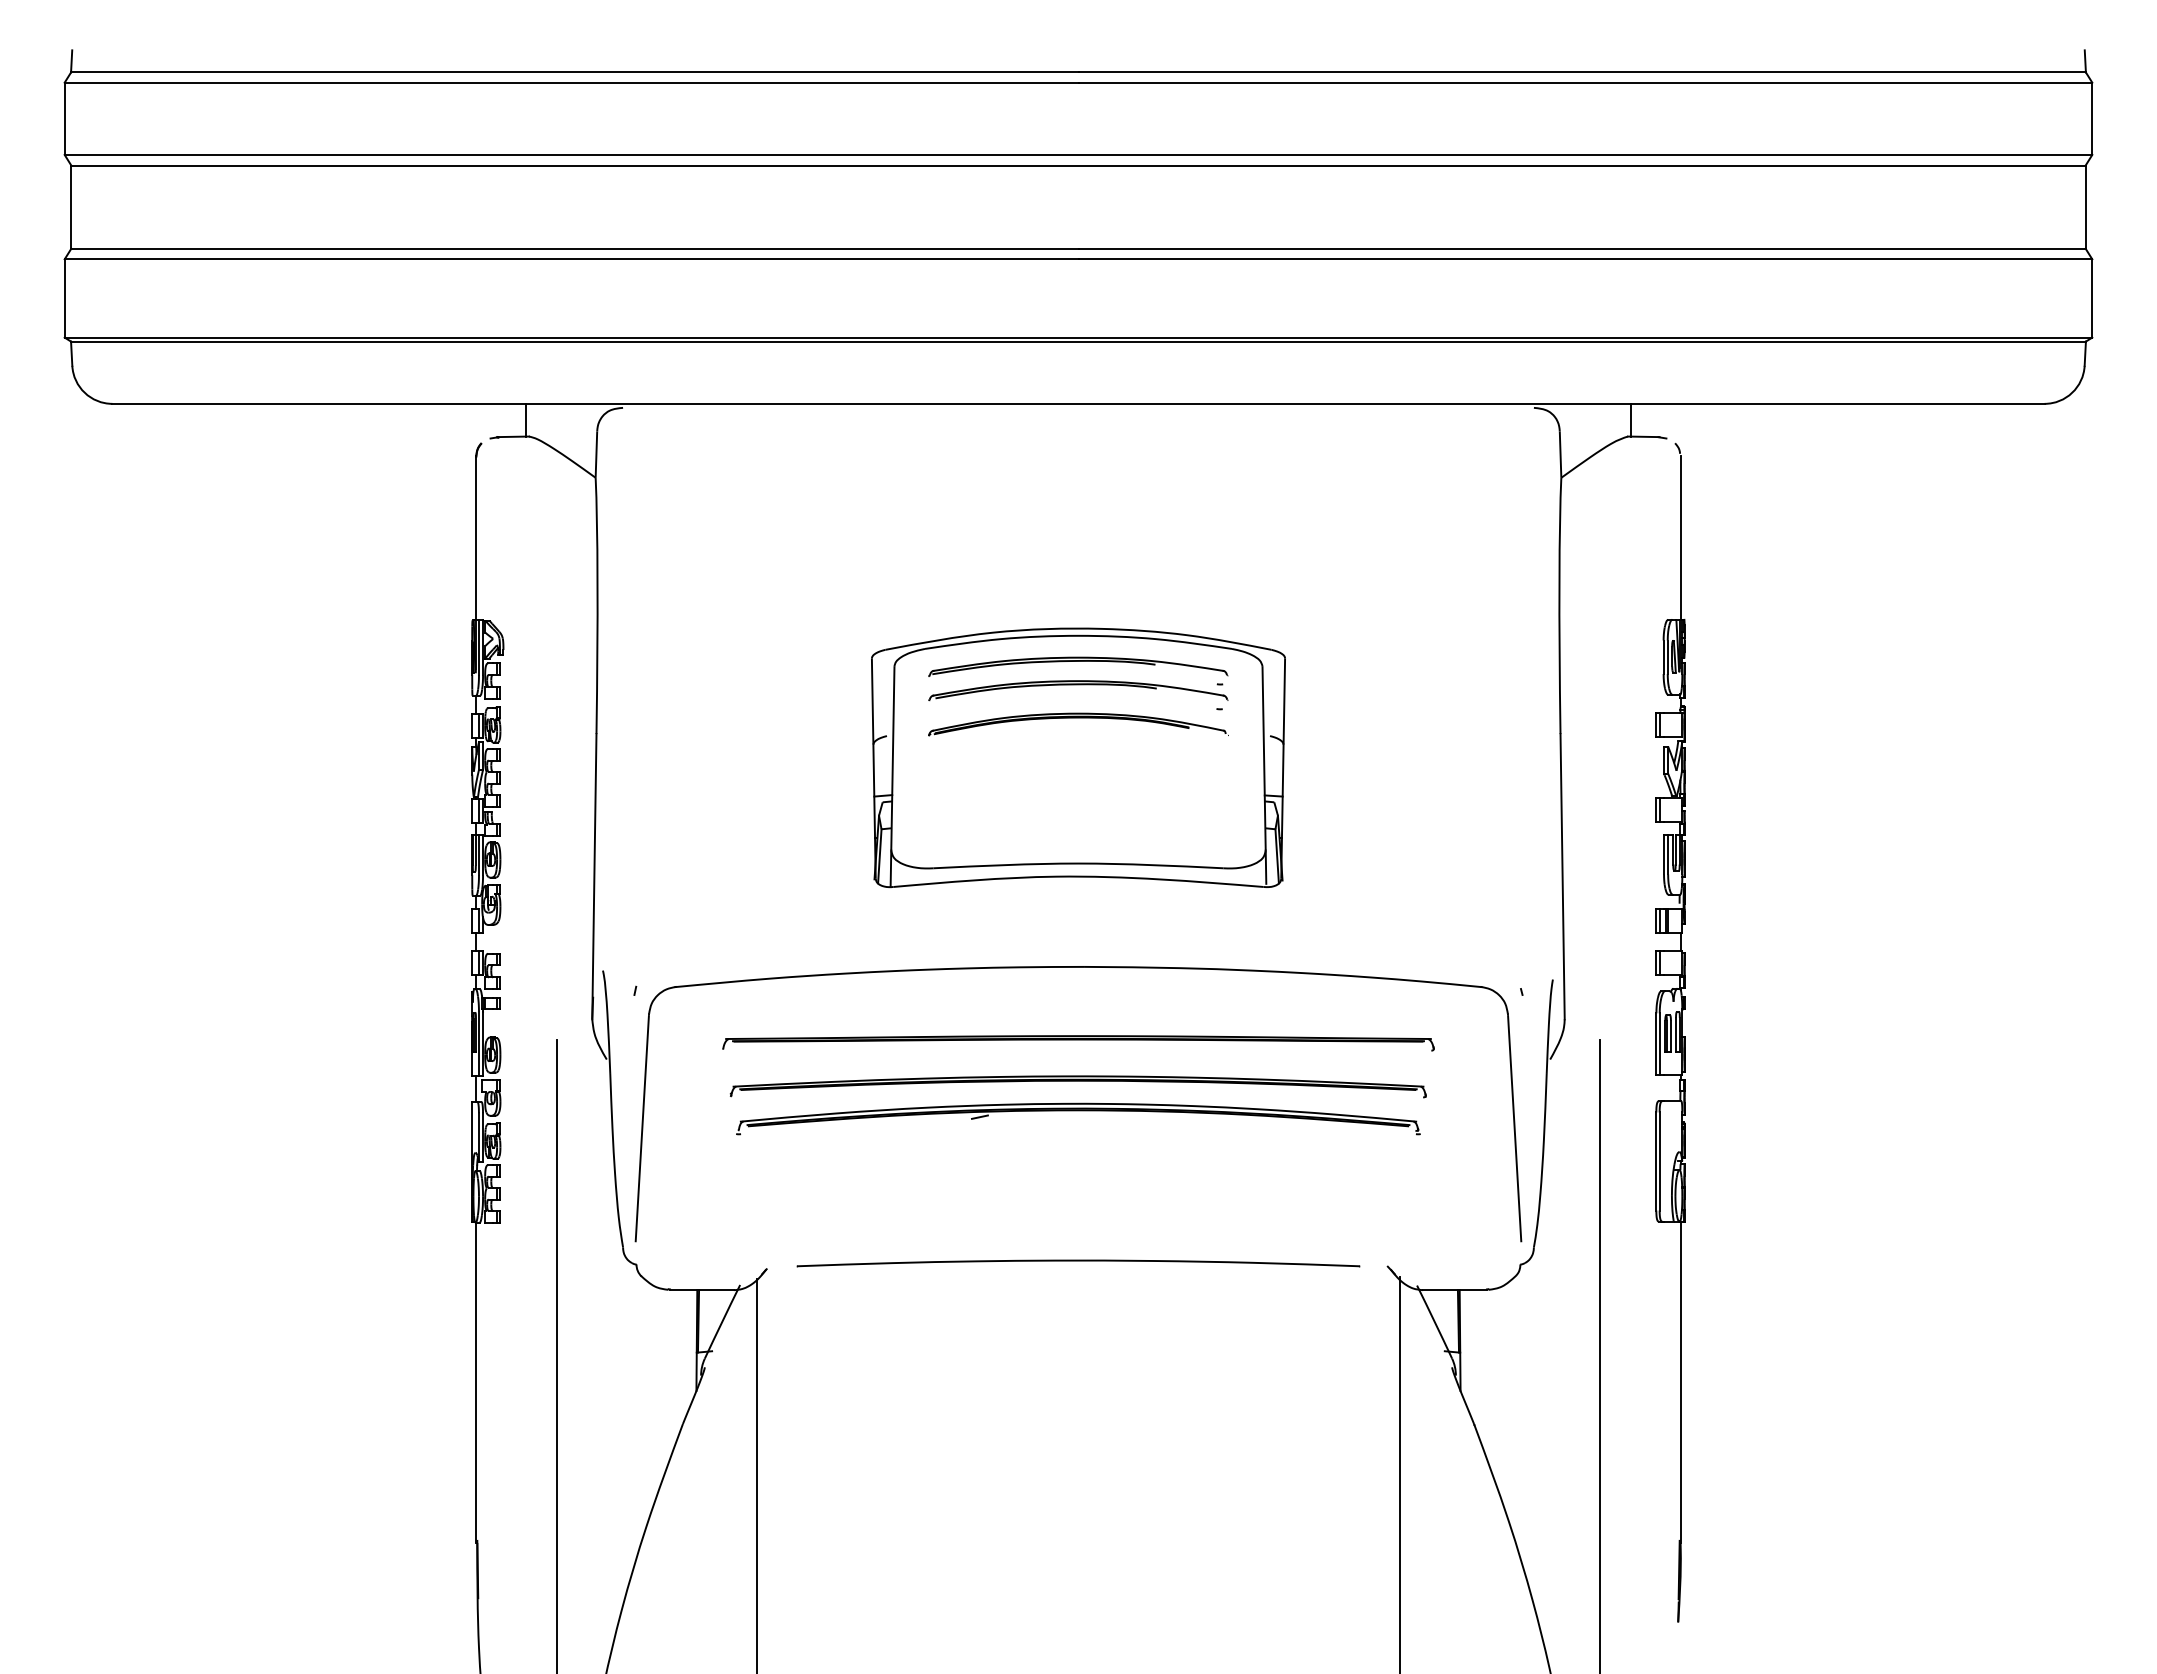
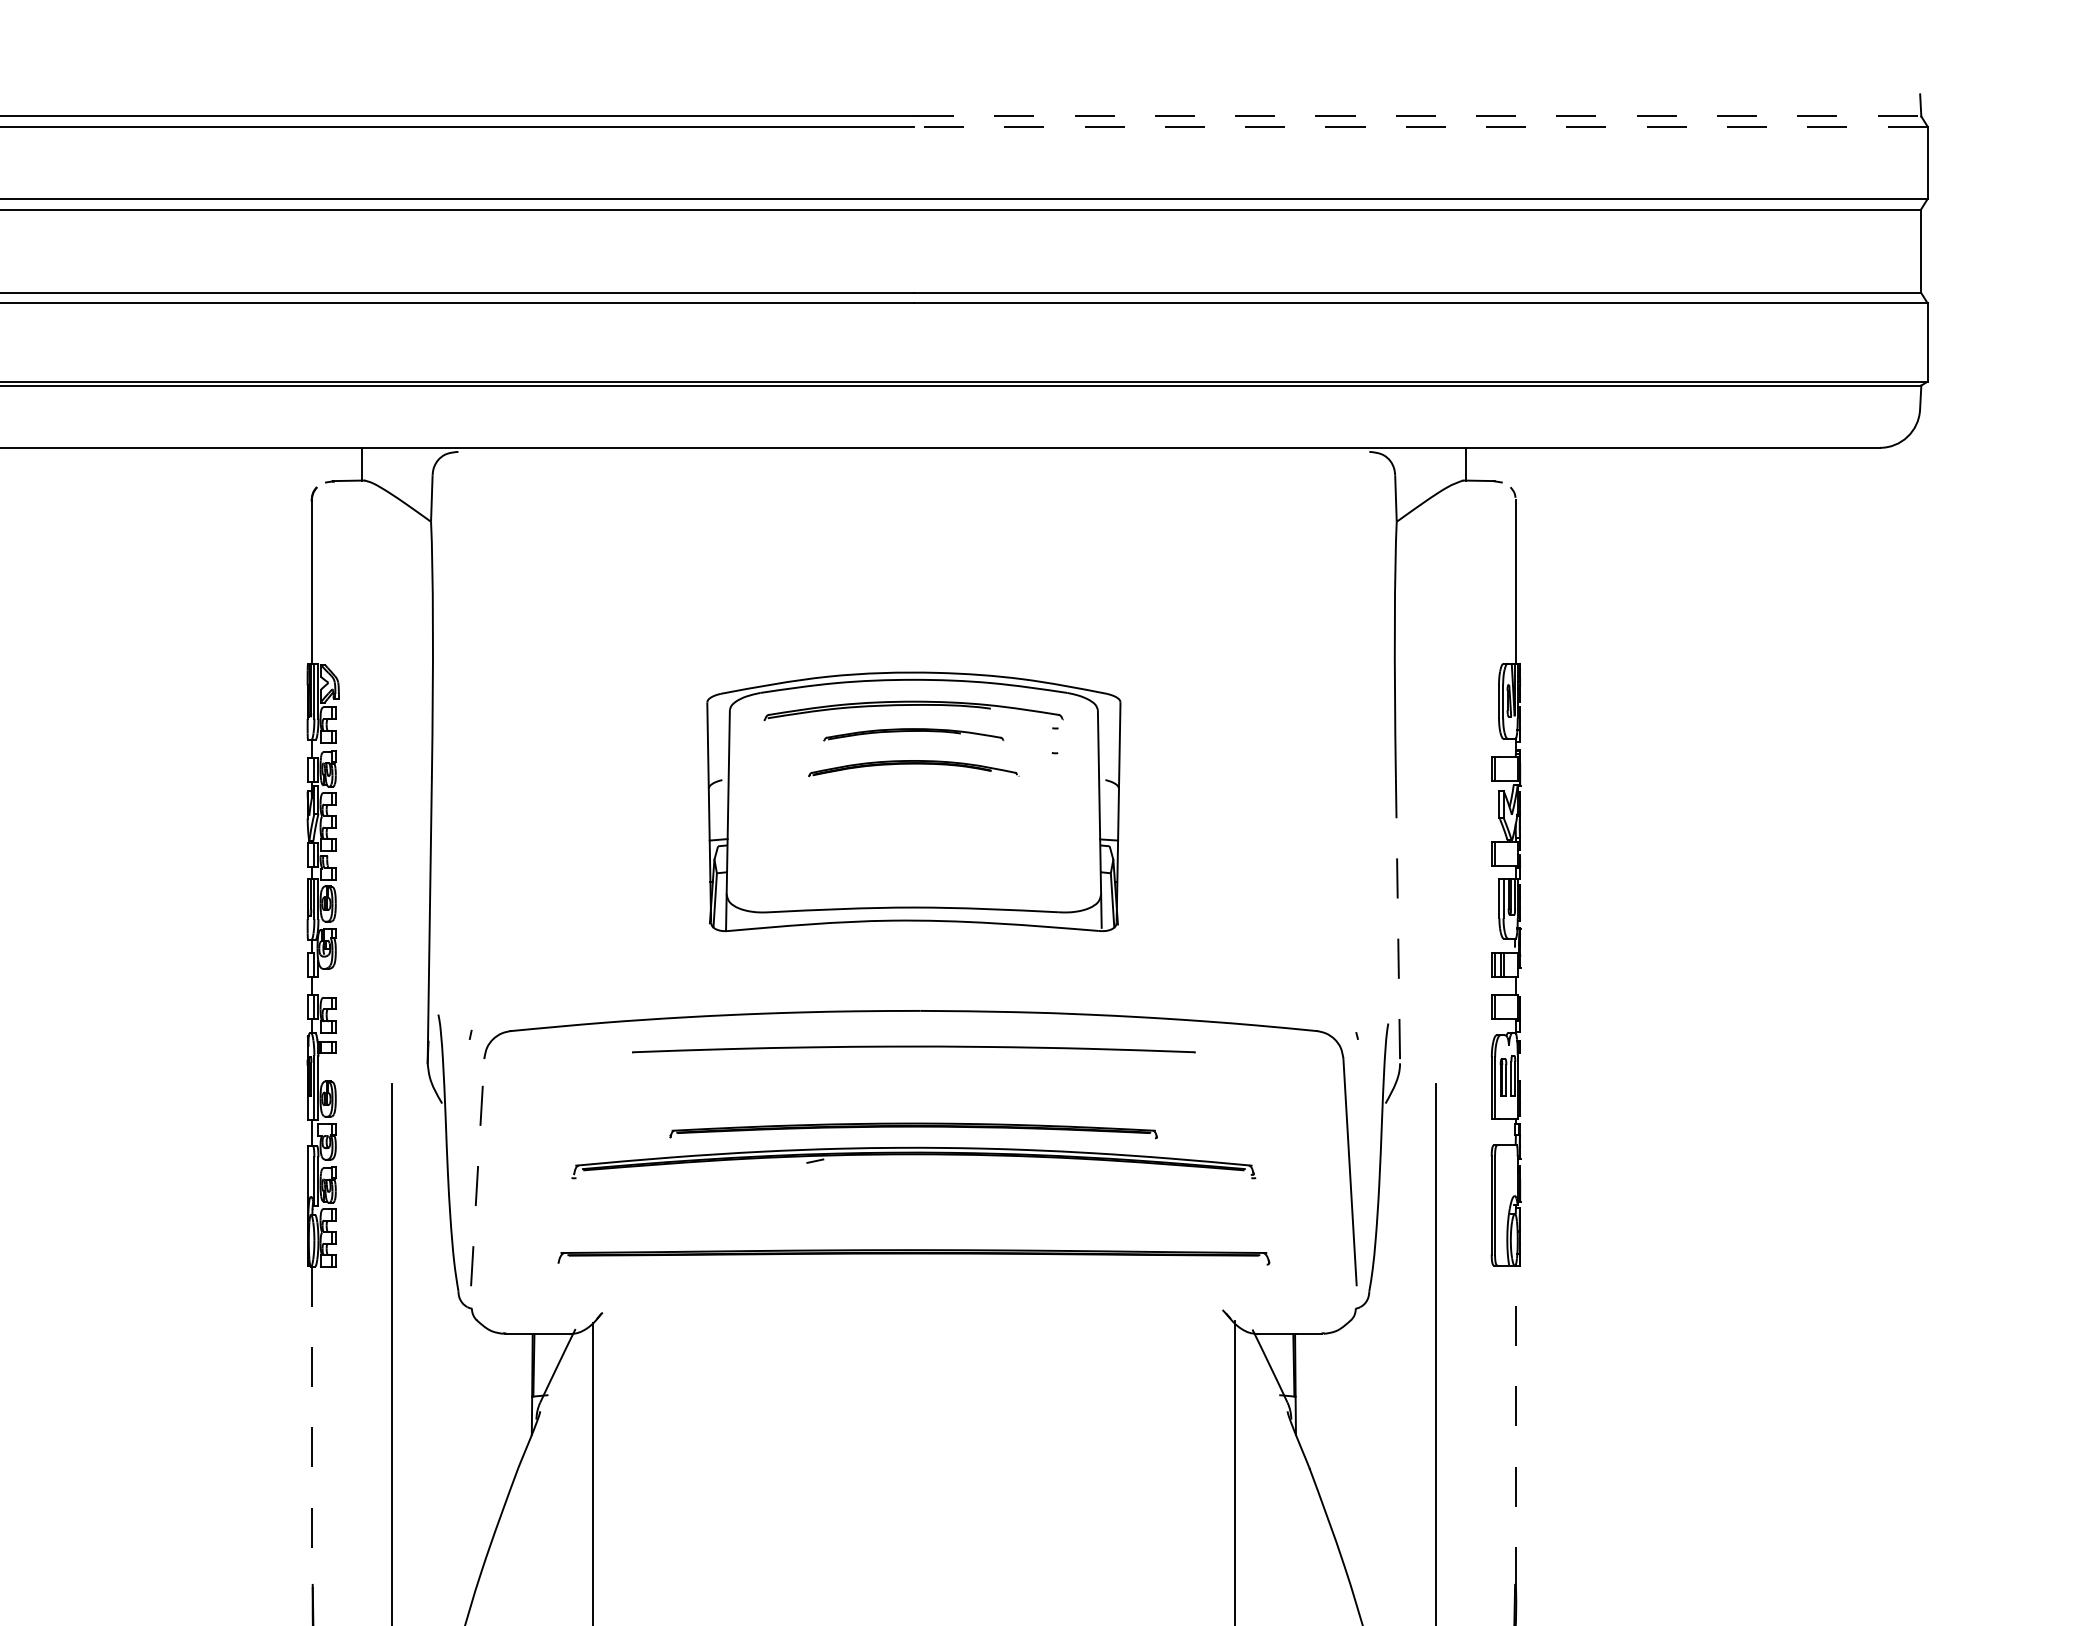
line: (1582, 72) -> (1417, 116), solid -> dashed
line: (1585, 82) -> (1420, 126), solid -> dashed
part: (1078, 690) -> (913, 734), size x0.6
part: (1078, 724) -> (913, 768), size x0.7
line: (1562, 876) -> (1397, 920), solid -> dashed
part: (1078, 1043) -> (913, 1257), moved
part: (1077, 1086) -> (912, 1130), size x0.7
line: (642, 1128) -> (477, 1172), solid -> dashed
part: (1078, 1263) -> (913, 1049), moved
line: (1680, 1382) -> (1515, 1426), solid -> dashed
line: (476, 1383) -> (311, 1427), solid -> dashed

